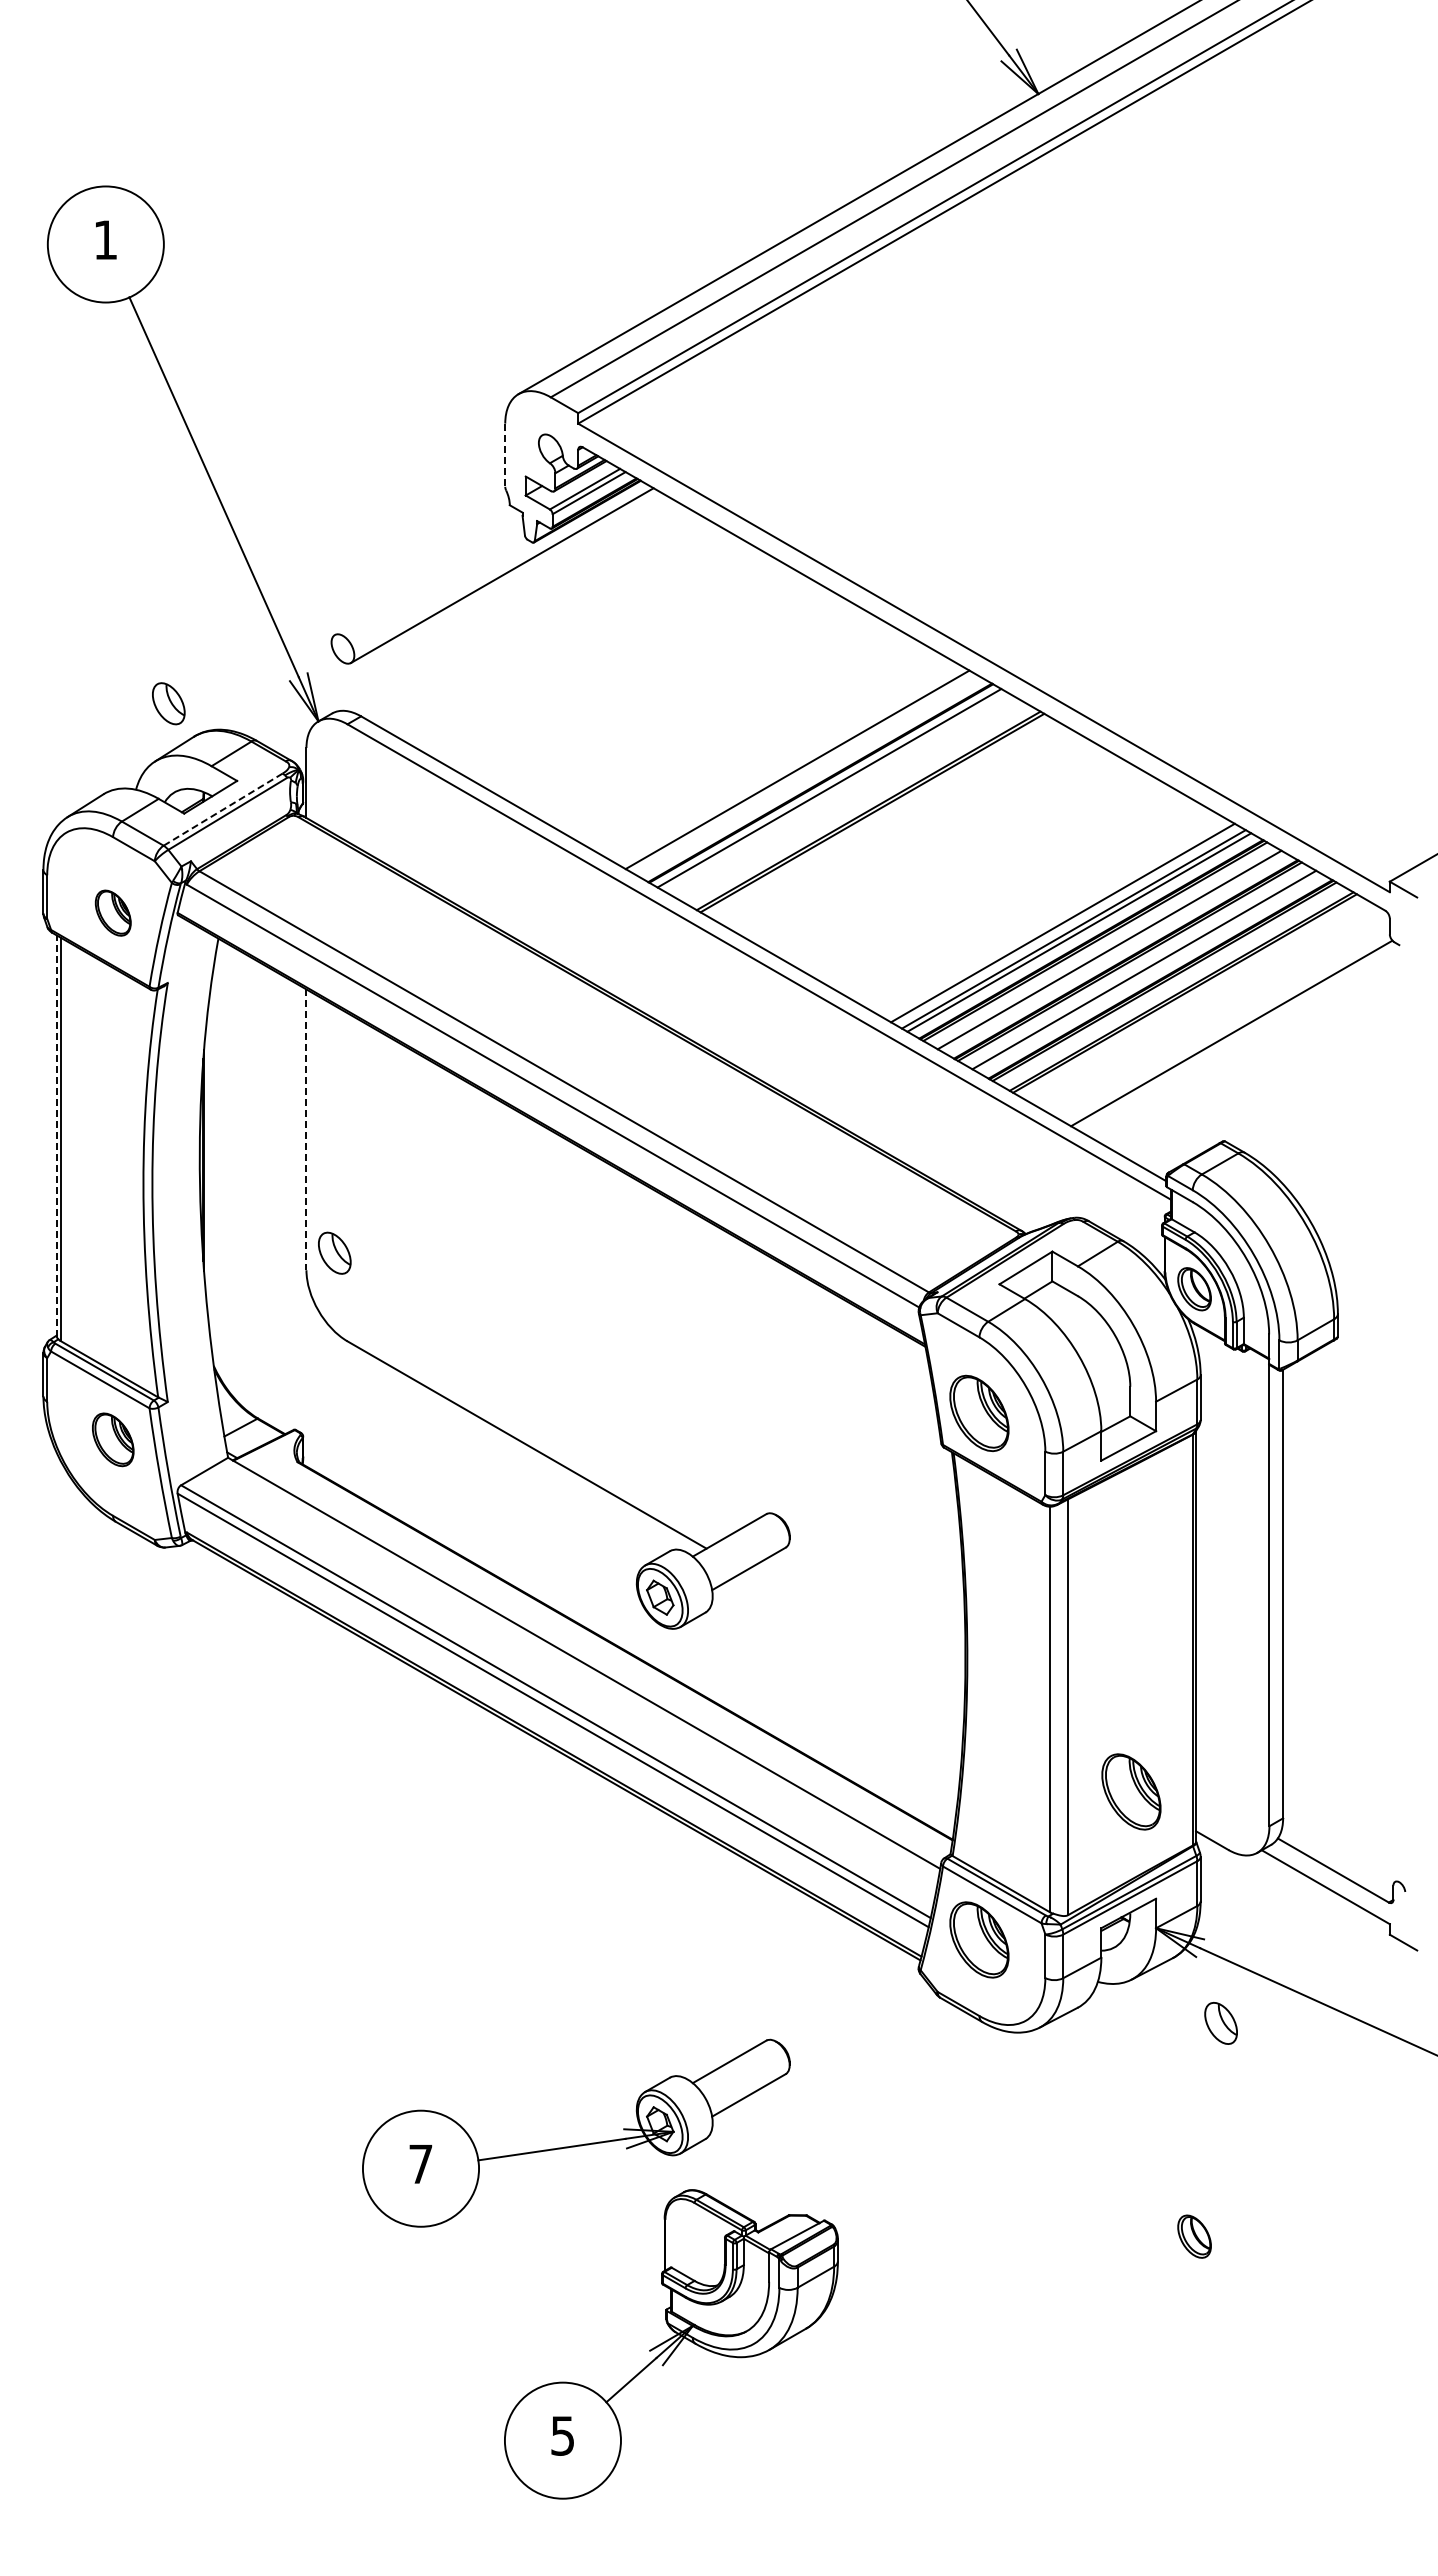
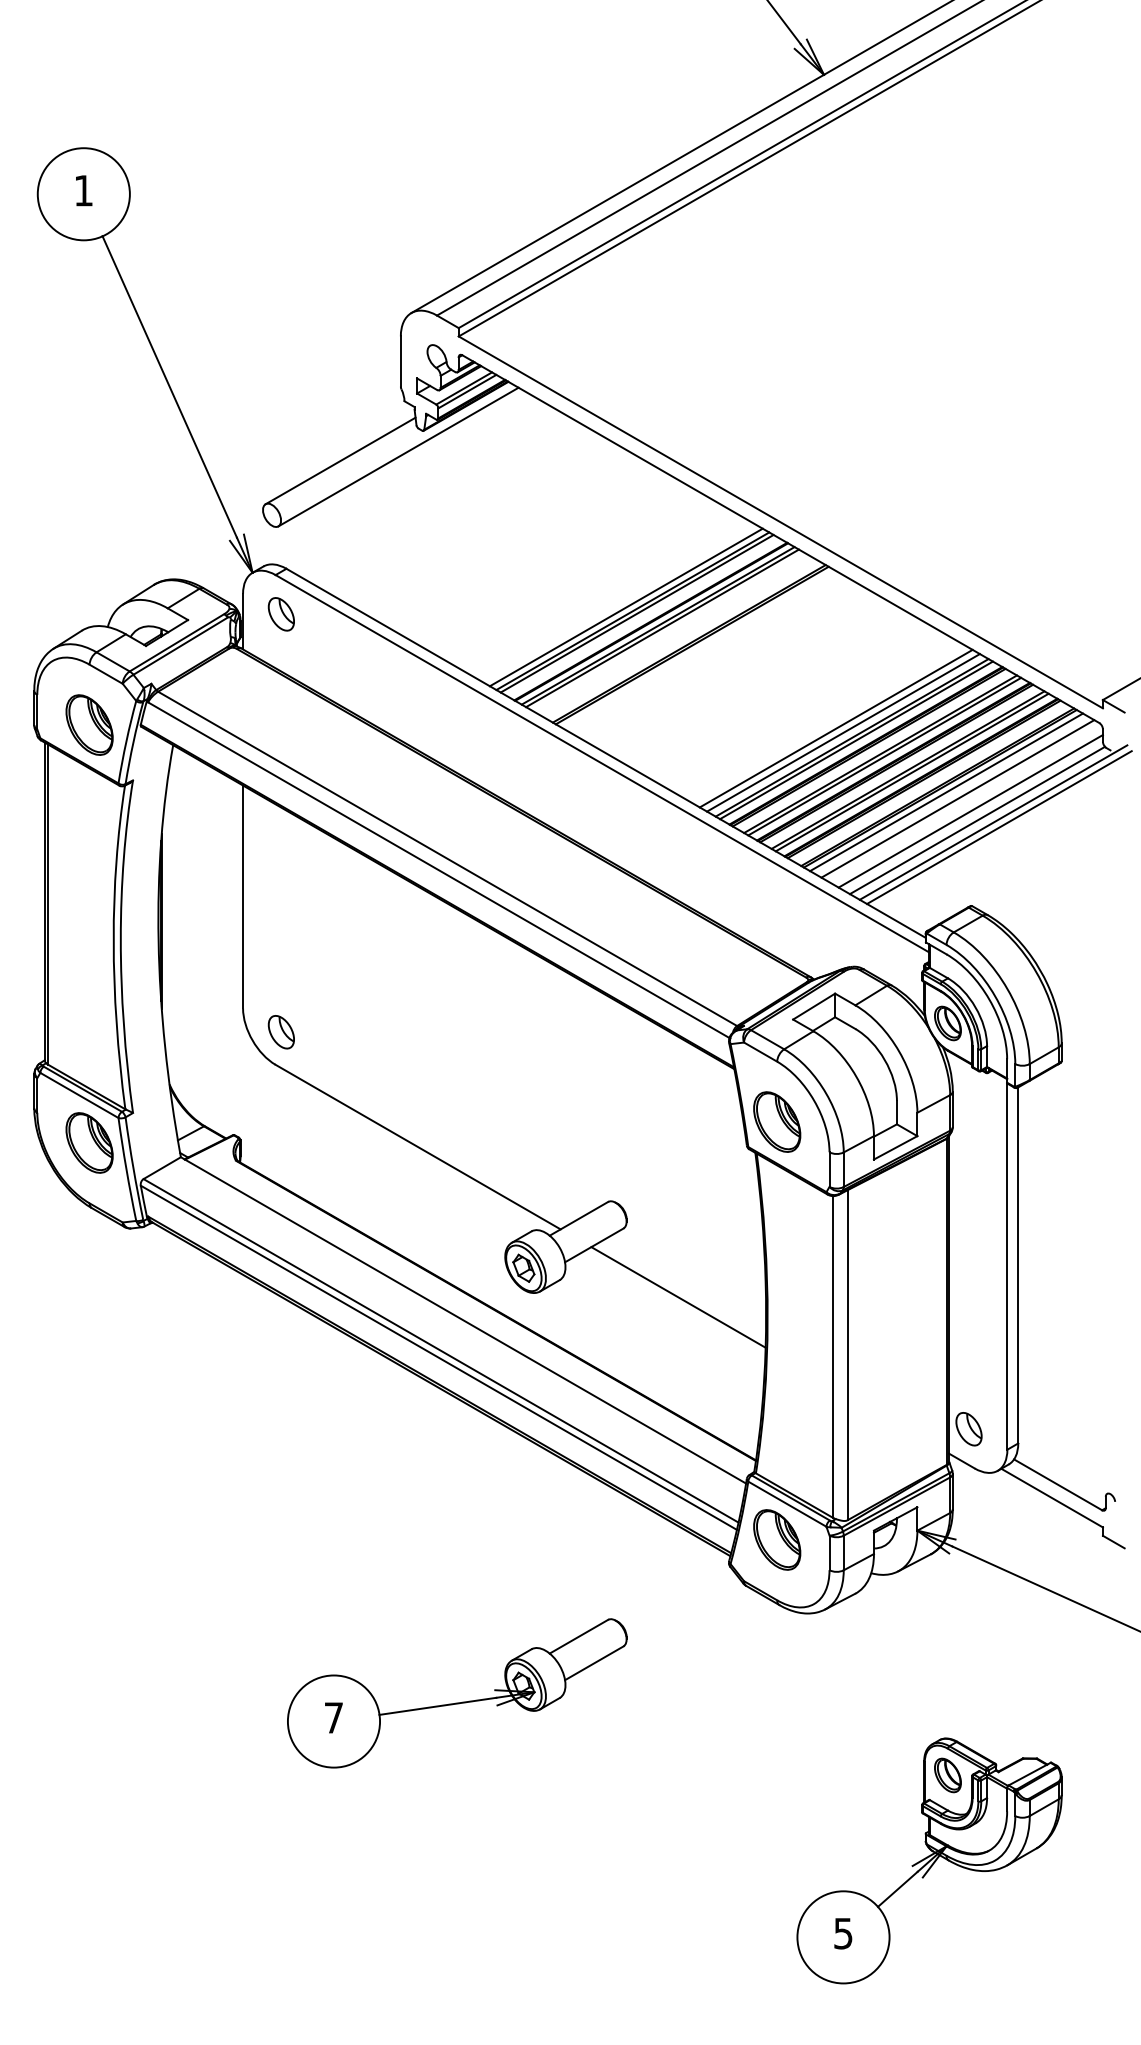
line: (505, 455) -> (401, 361), dashed -> solid
line: (428, 580) -> (339, 460), added
part: (168, 703) -> (281, 614), moved
line: (789, 764) -> (626, 606), added
line: (802, 772) -> (636, 613), added
line: (834, 791) -> (662, 628), added
line: (223, 809) -> (177, 642), dashed -> solid
part: (113, 912) -> (89, 724), size x1.67
line: (1053, 917) -> (835, 728), added
line: (1114, 952) -> (884, 756), added
line: (1149, 972) -> (912, 772), added
line: (1192, 997) -> (946, 791), added
line: (1206, 1006) -> (957, 799), added
line: (1222, 1021) -> (970, 810), added
line: (1251, 1035) -> (993, 822), added
line: (1259, 1042) -> (999, 827), added
line: (306, 1130) -> (243, 897), dashed -> solid
line: (56, 1136) -> (44, 902), dashed -> solid
part: (334, 1252) -> (281, 1031), moved
part: (113, 1439) -> (89, 1142), size x1.43
line: (854, 1634) -> (678, 1297), added
part: (1131, 1791) -> (897, 1422), removed
part: (1220, 2023) -> (968, 1429), moved
part: (671, 2344) -> (929, 1861), moved

